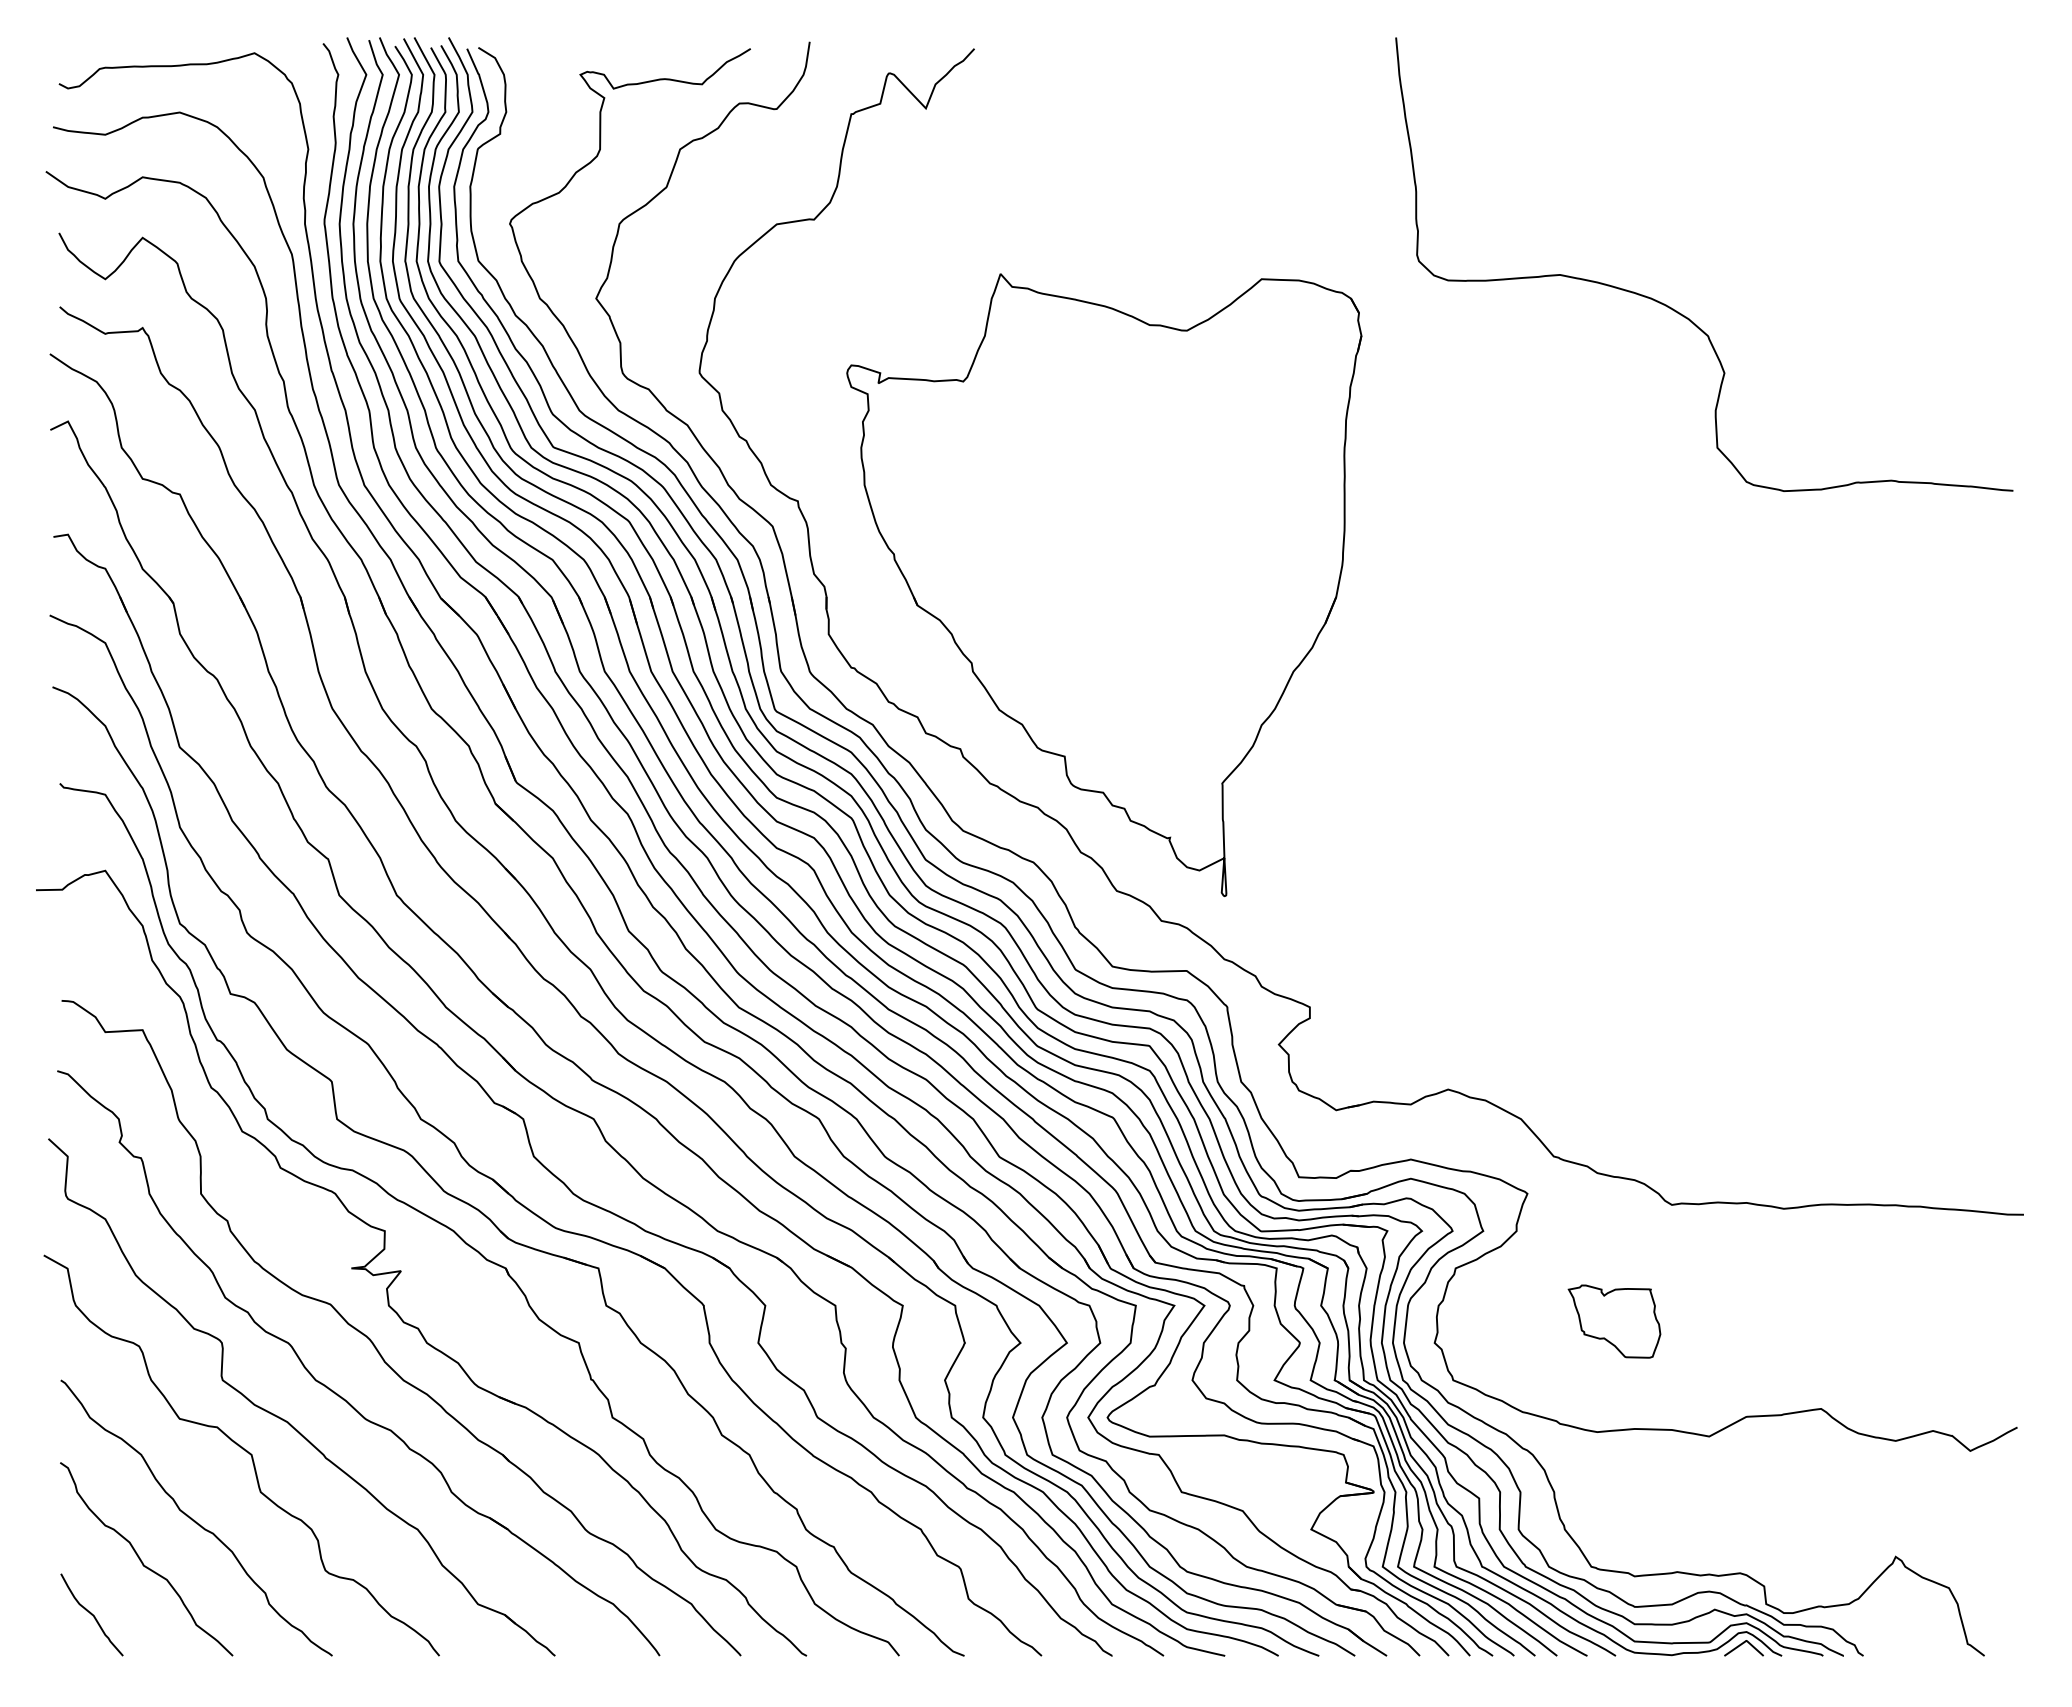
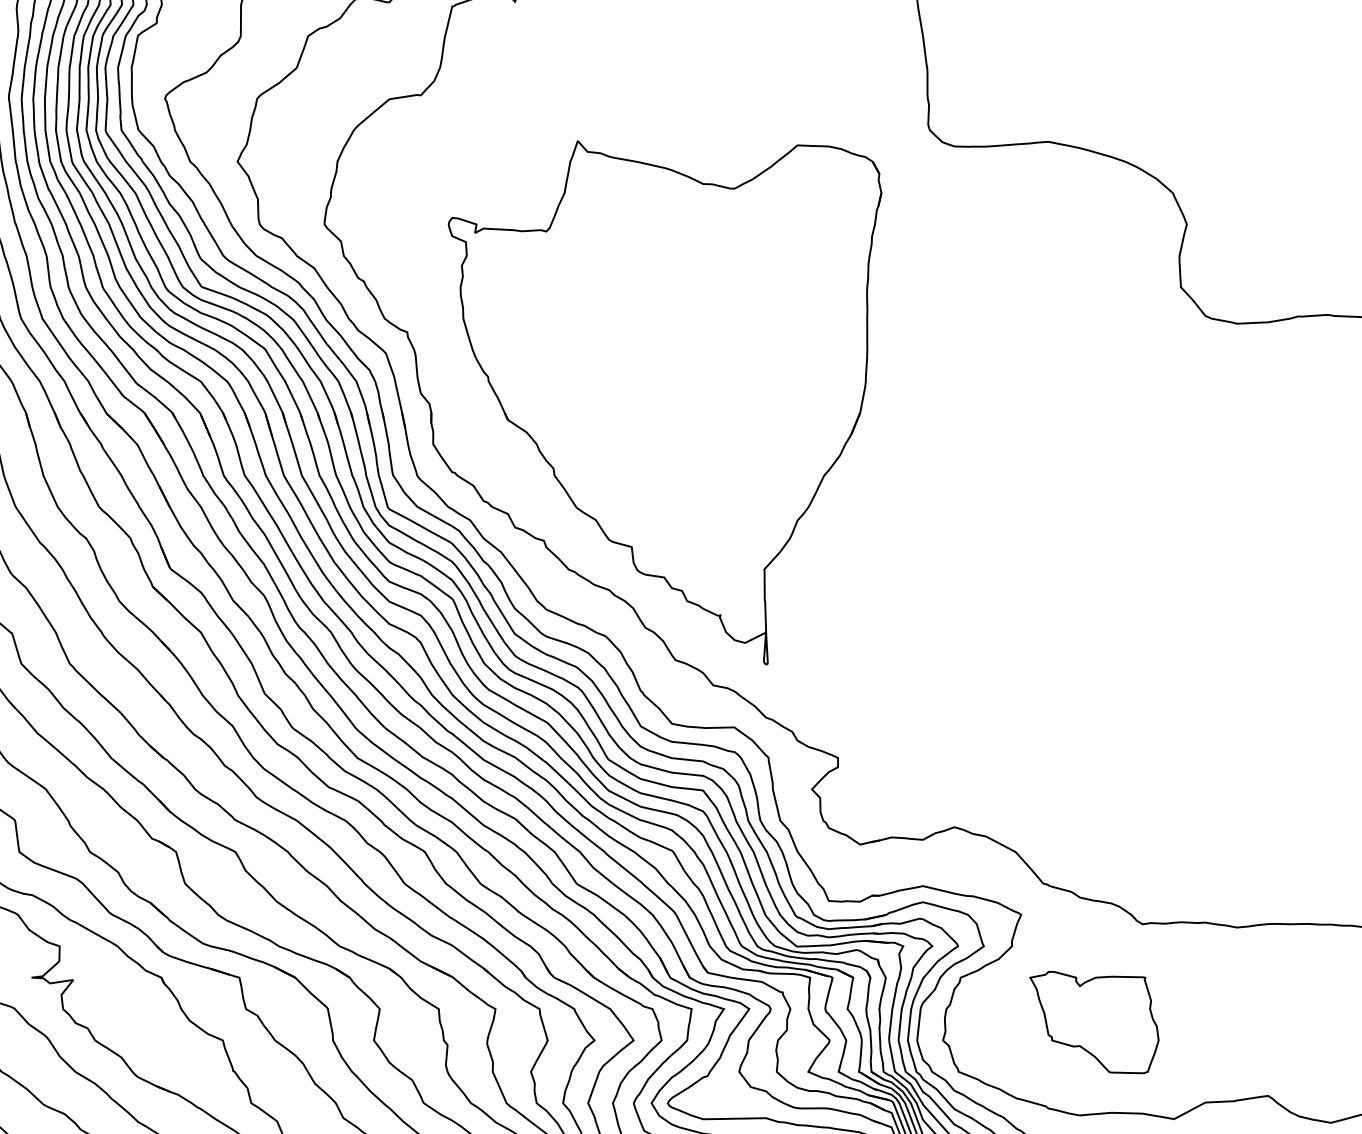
part: (1614, 1321) -> (1094, 1022), size x1.67

